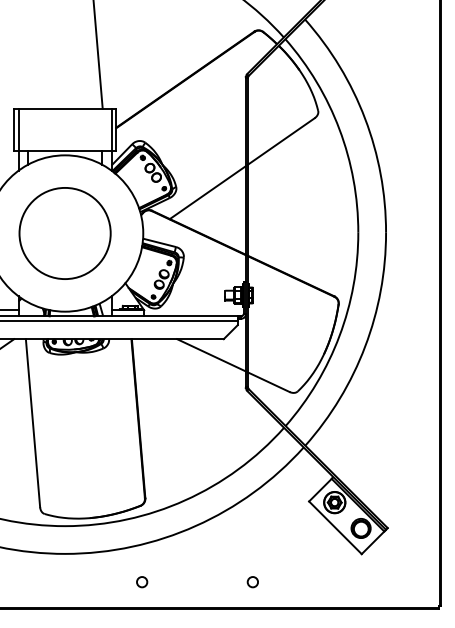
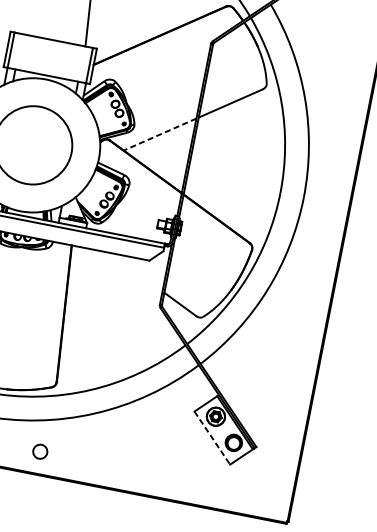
line: (207, 192) -> (159, 134), solid -> dashed
line: (211, 355) -> (136, 272), removed
line: (335, 528) -> (212, 438), solid -> dashed
circle: (142, 582) -> (40, 452), size x1.6
circle: (252, 582) -> (133, 470), removed

